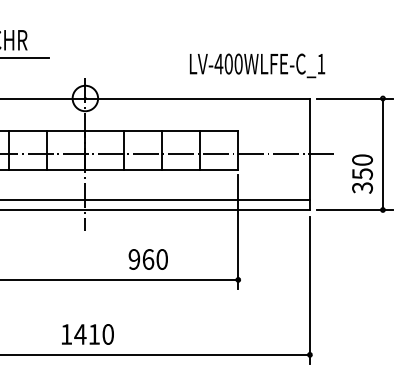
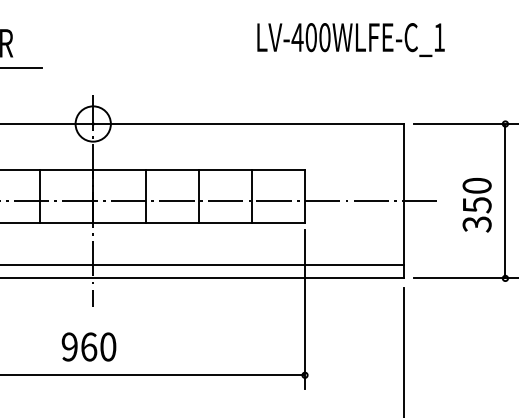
text: (257, 65) -> (351, 39), moved
text: (362, 173) -> (477, 204), moved
text: (147, 259) -> (87, 347), moved

